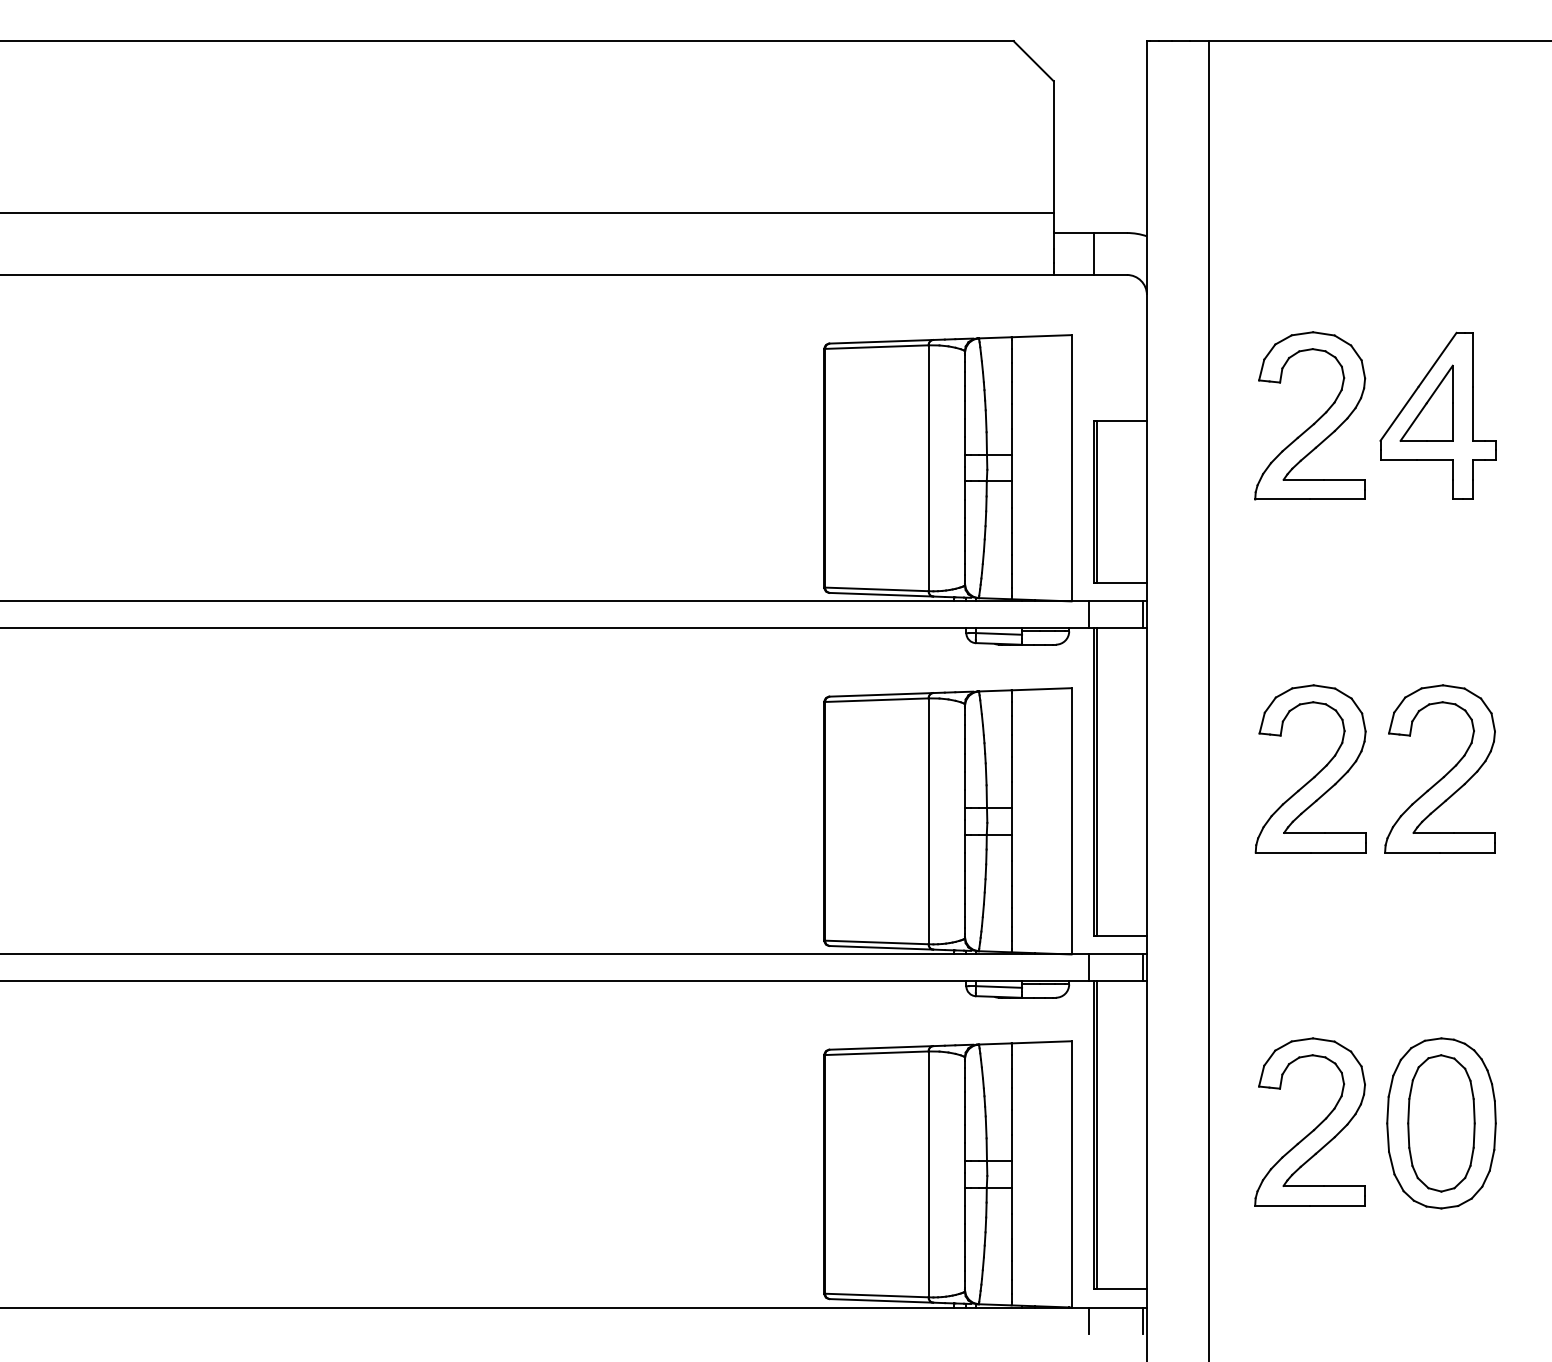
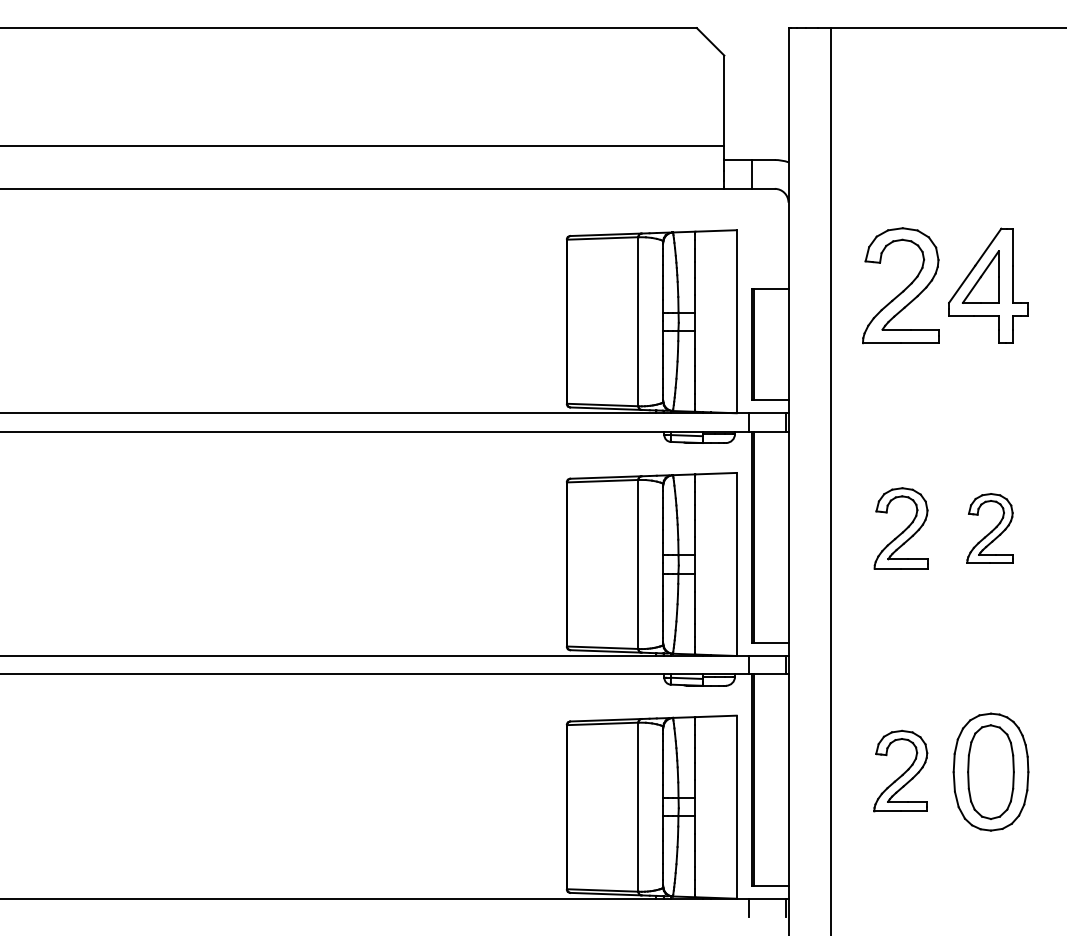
part: (1309, 769) -> (900, 528), size x0.7
part: (1439, 769) -> (989, 528), size x0.6
part: (1309, 1121) -> (900, 770), size x0.7

